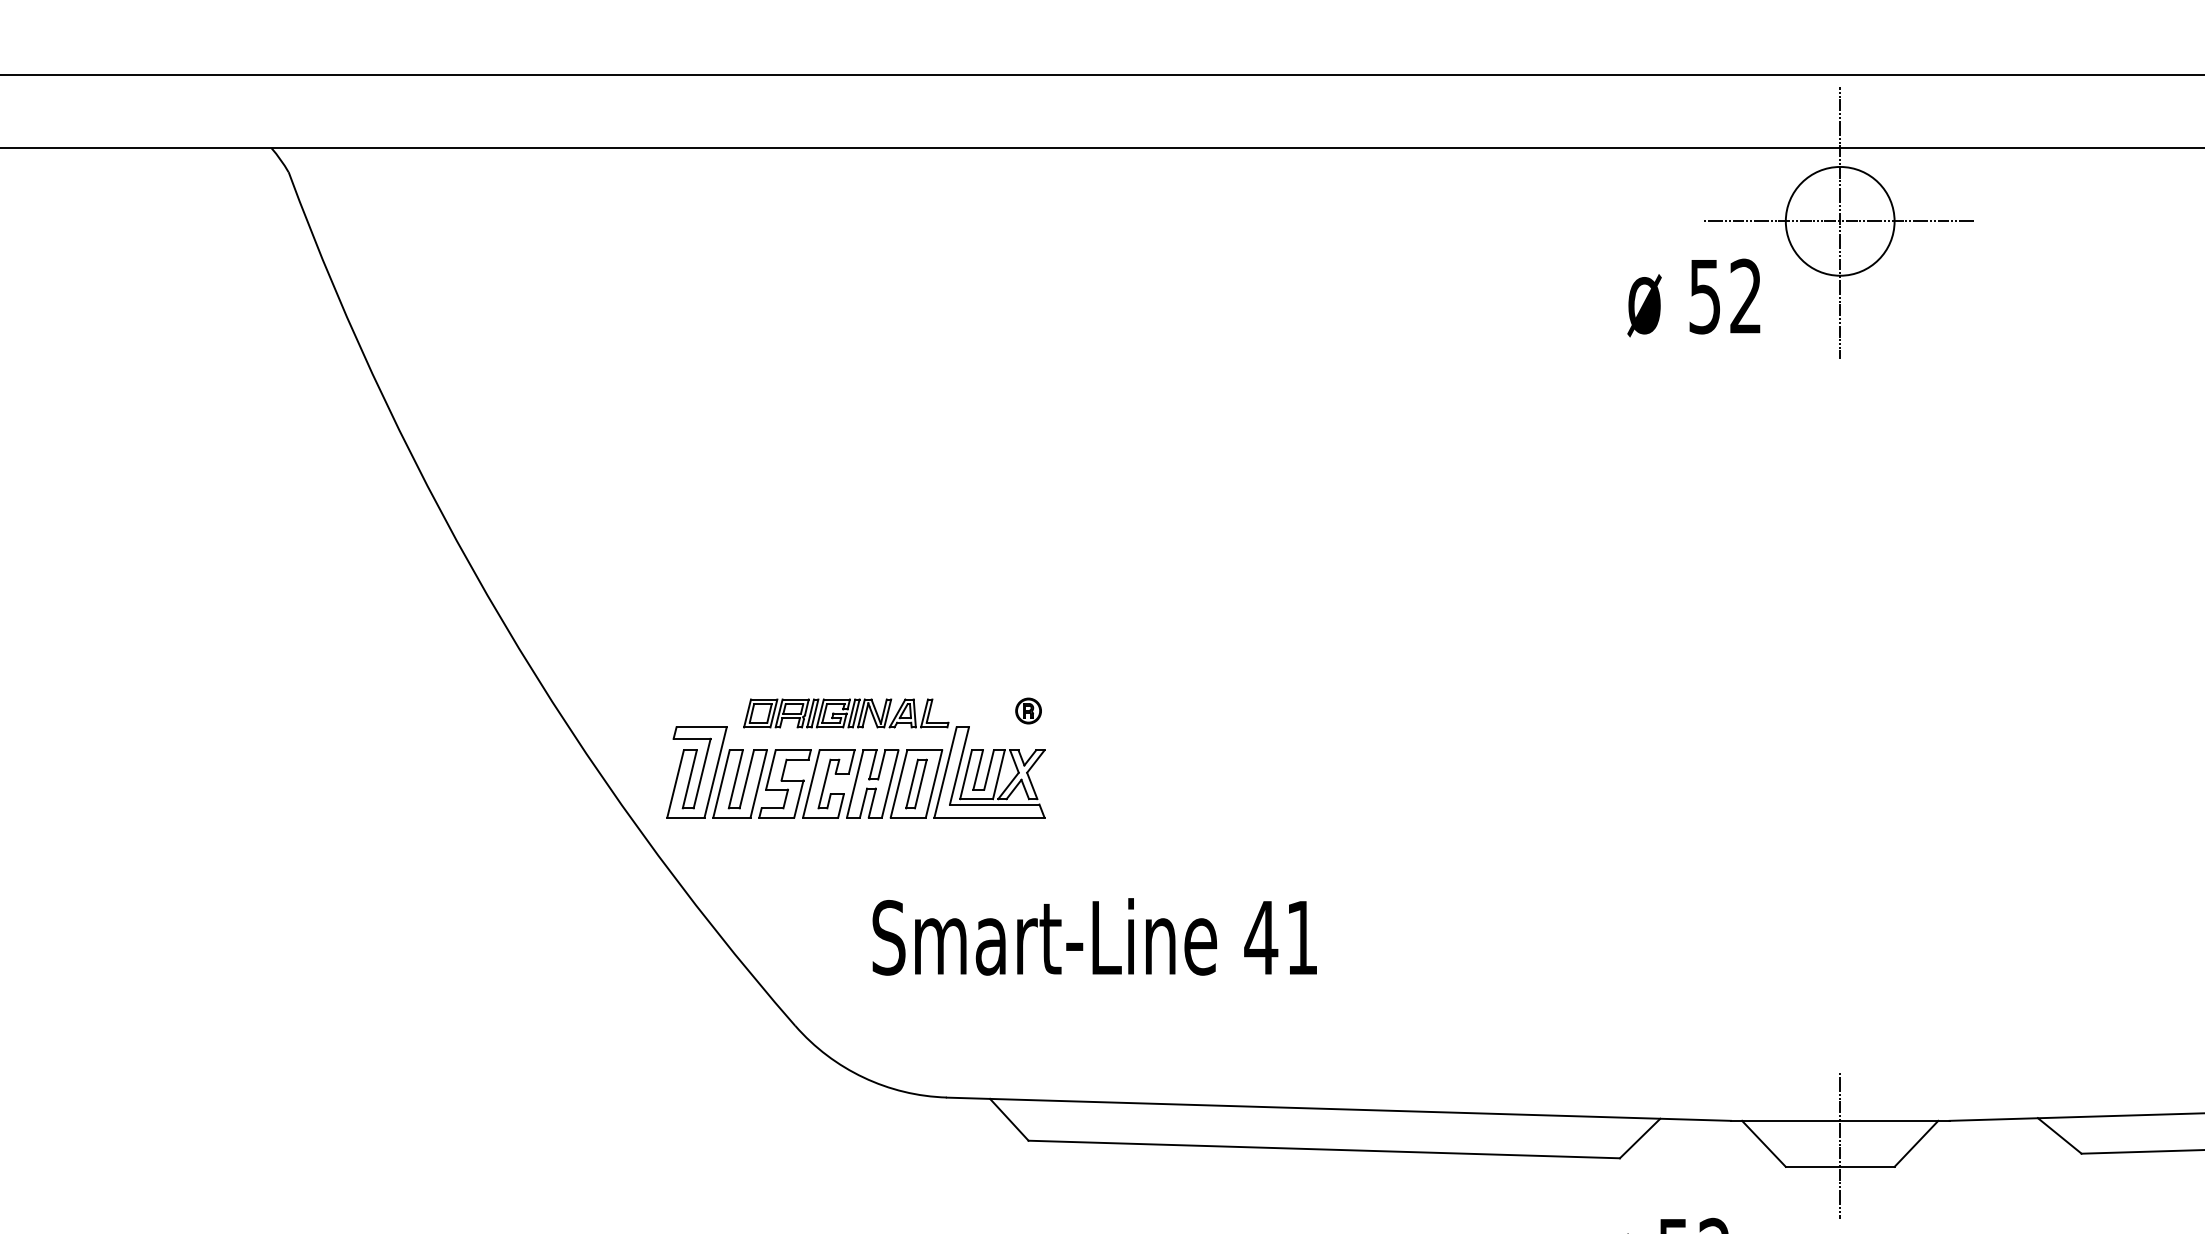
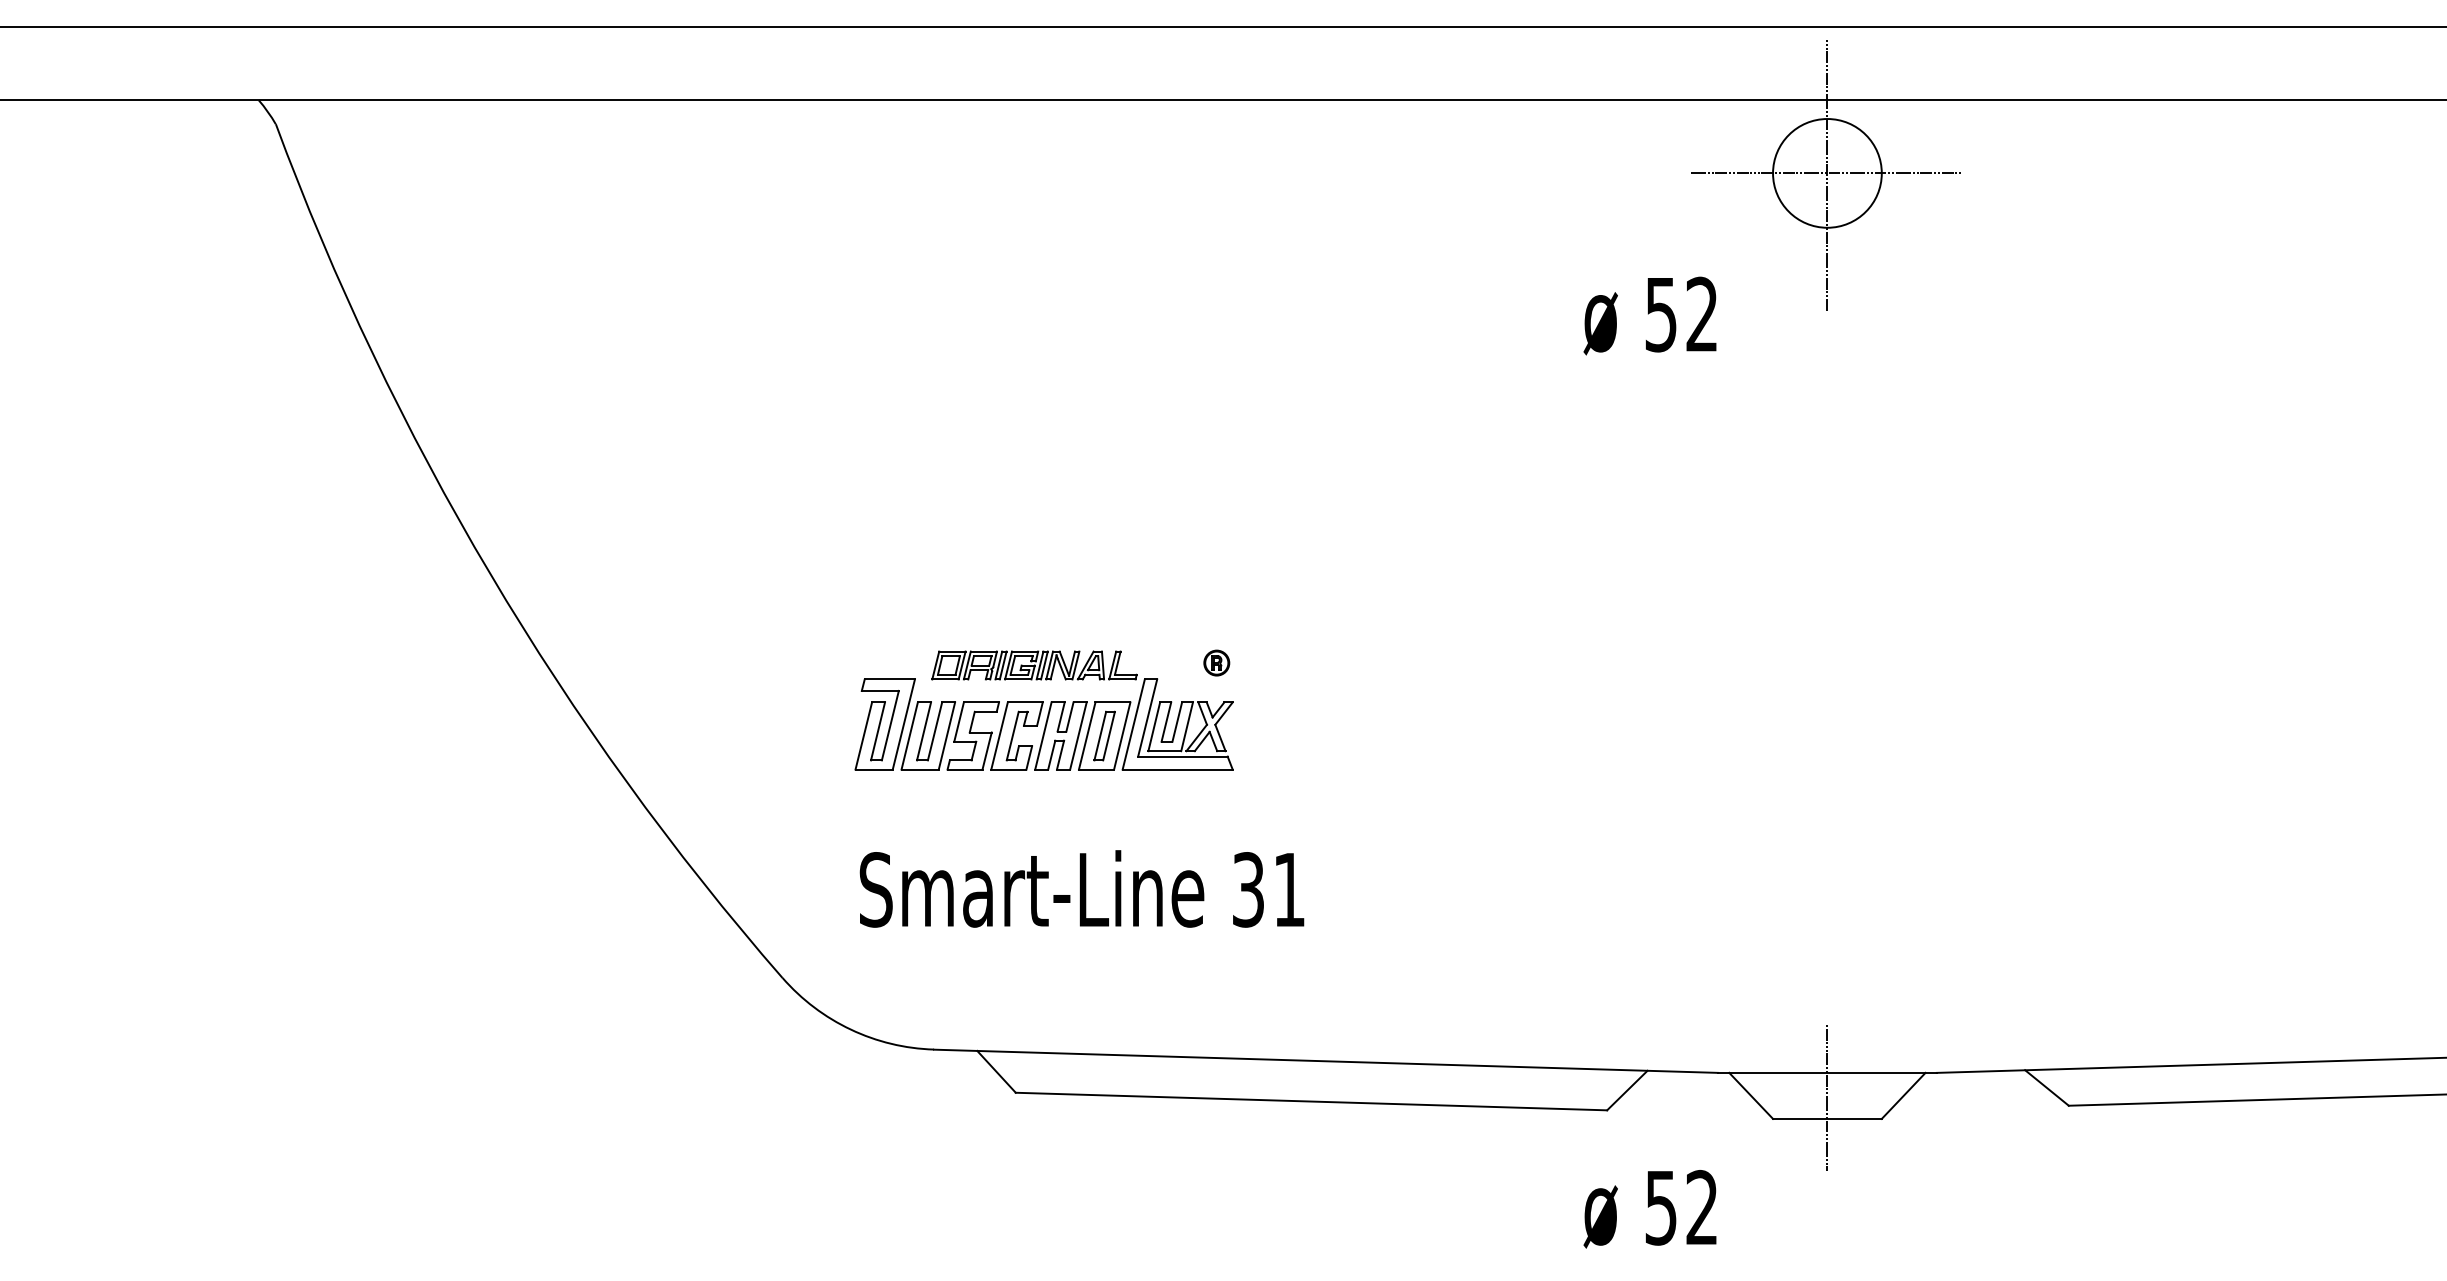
text: (1693, 297) -> (1649, 315), moved
part: (855, 757) -> (1043, 709), moved
text: (1261, 937) -> (1248, 889), 41 -> 31

